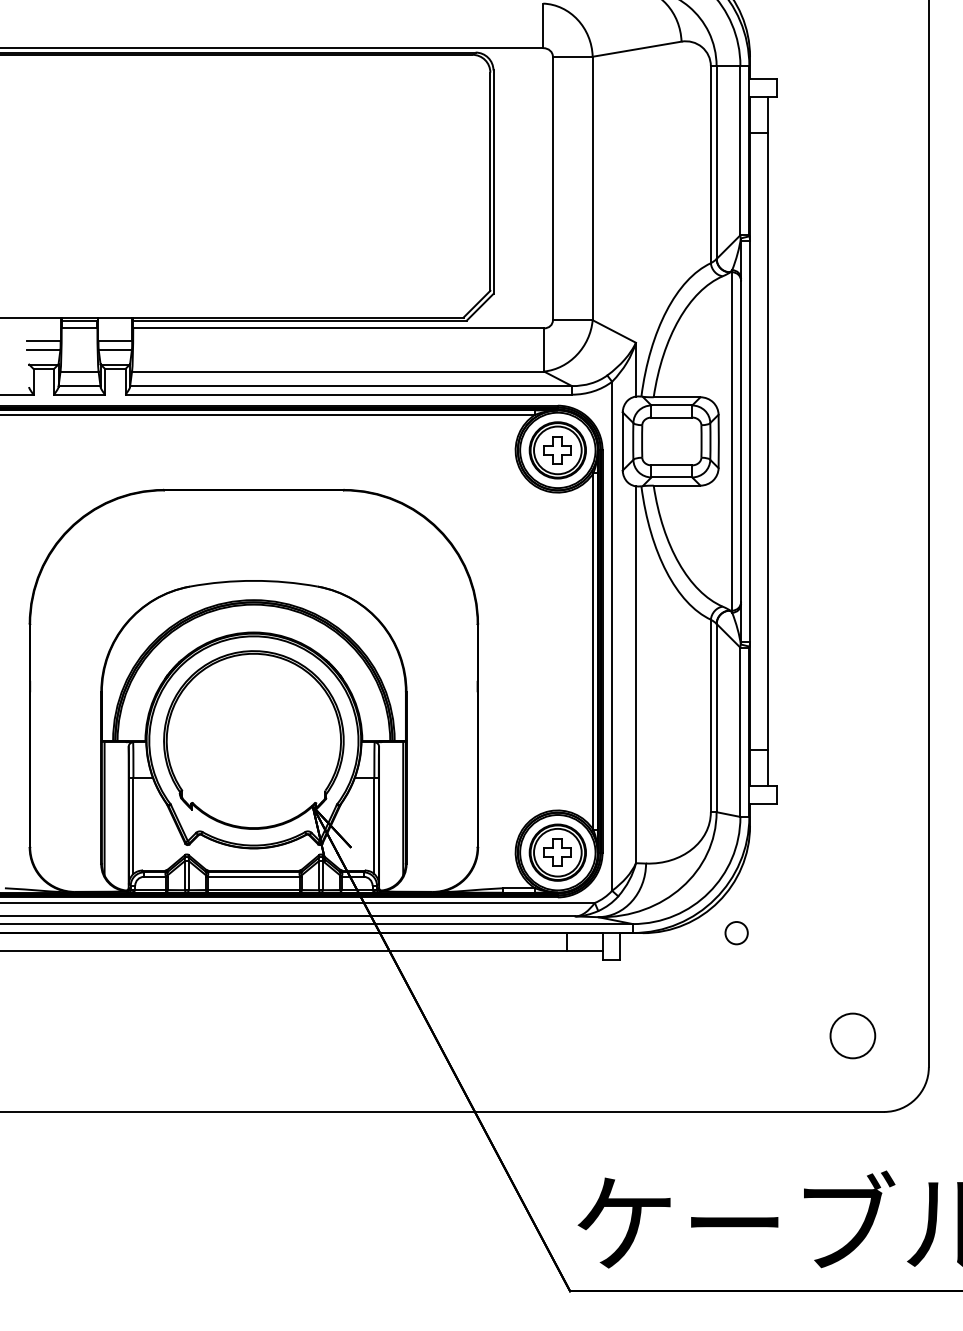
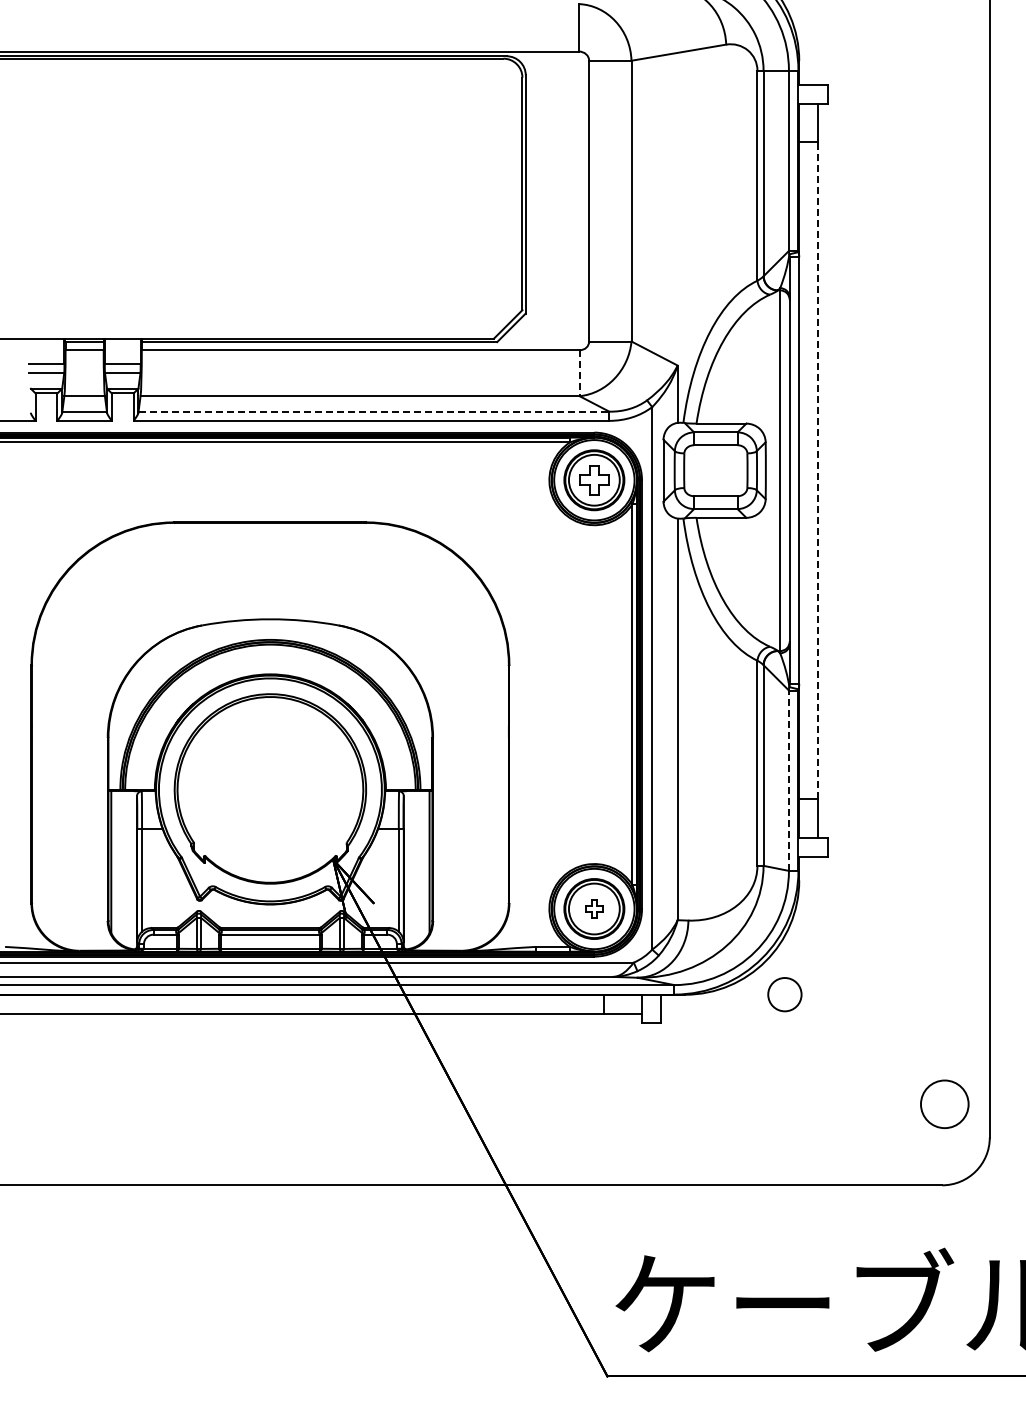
line: (543, 350) -> (579, 373), solid -> dashed
line: (351, 385) -> (374, 411), solid -> dashed
line: (768, 441) -> (818, 470), solid -> dashed
line: (740, 732) -> (788, 780), solid -> dashed
part: (557, 852) -> (594, 908), size x0.6
circle: (736, 932) -> (784, 994), size x1.4
circle: (852, 1035) -> (944, 1103), moved

